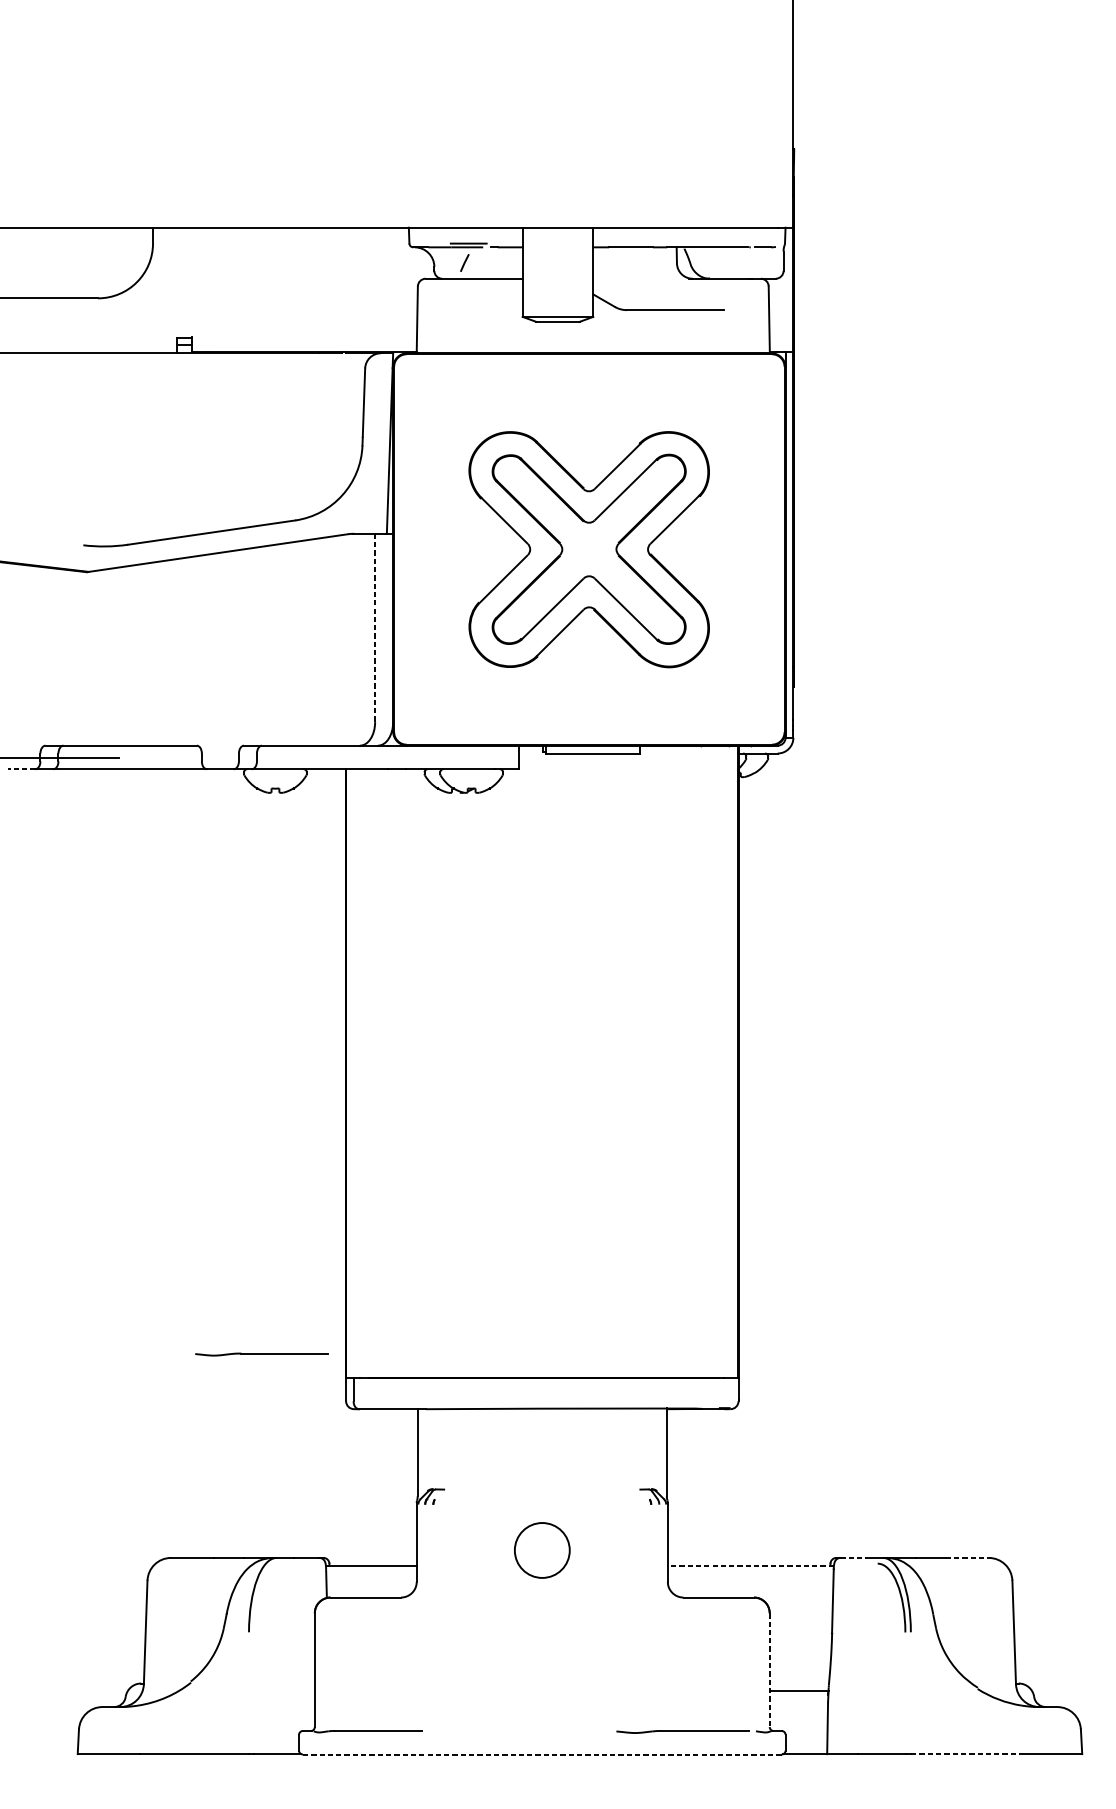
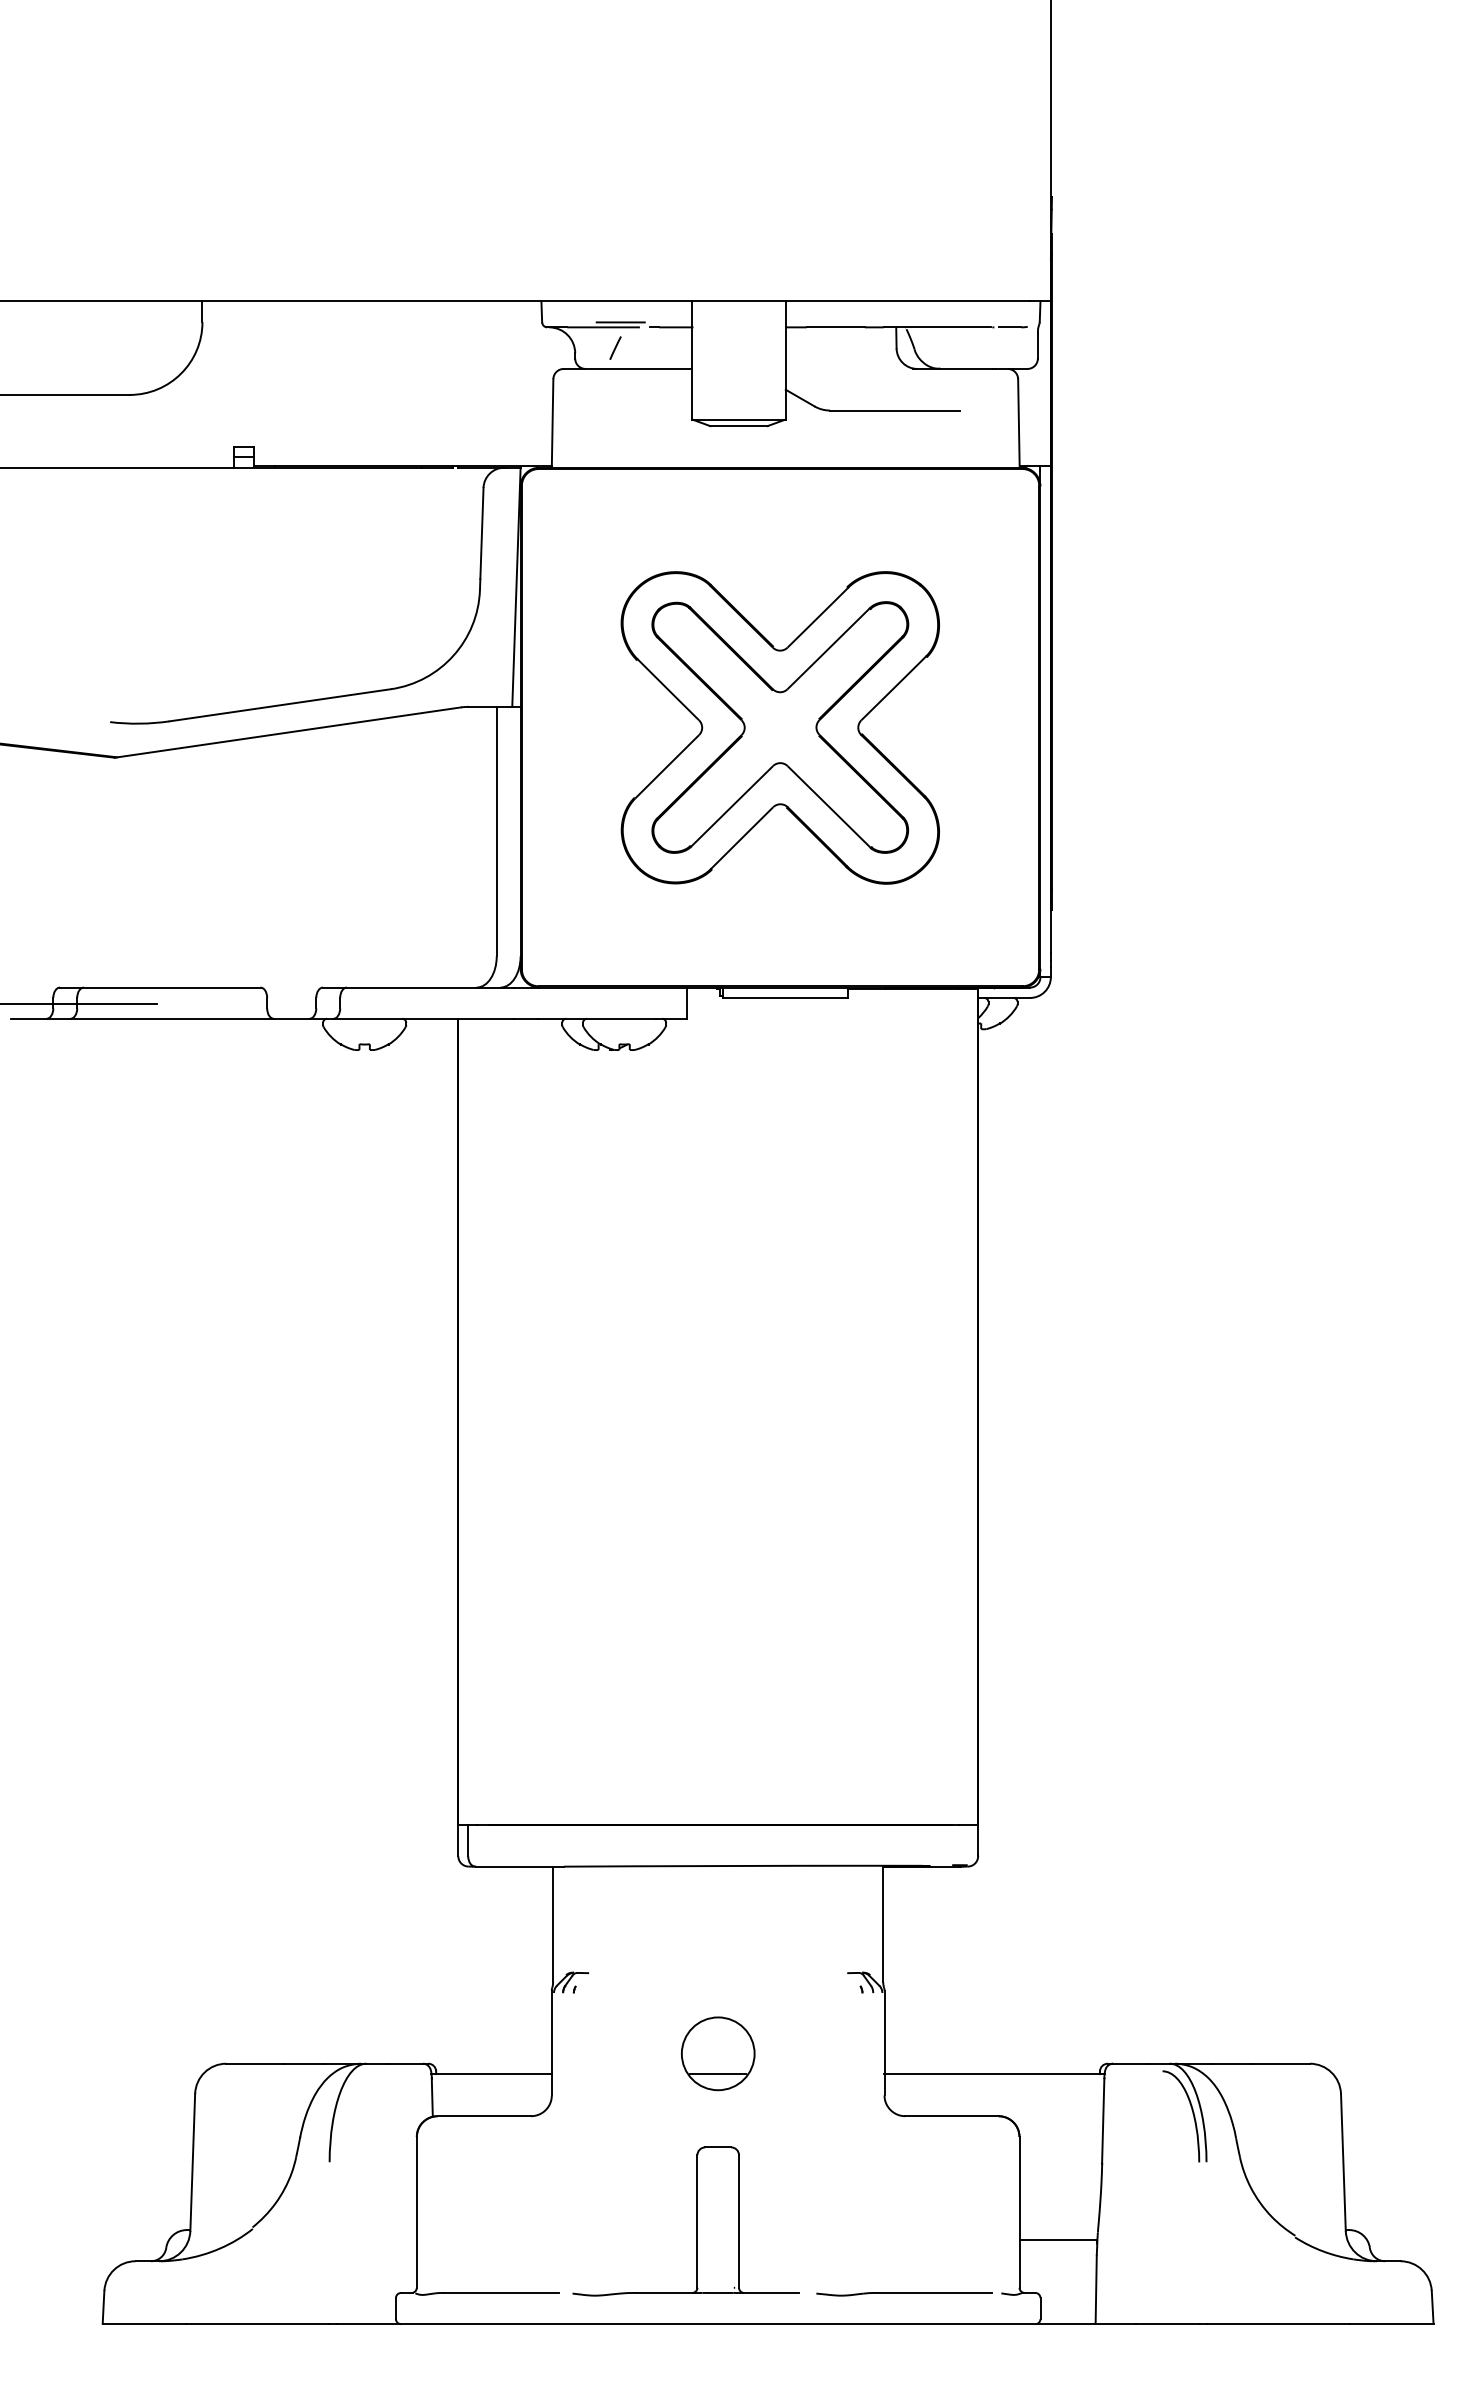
line: (374, 627) -> (496, 831), dashed -> solid
line: (21, 769) -> (28, 1018), dashed -> solid
part: (261, 1354) -> (346, 1794), removed
line: (853, 1557) -> (1130, 2063), dashed -> solid
line: (967, 1557) -> (1281, 2063), dashed -> solid
line: (542, 1566) -> (718, 2074), added
line: (750, 1566) -> (994, 2074), dashed -> solid
line: (769, 1670) -> (1019, 2212), dashed -> solid
part: (525, 1677) -> (696, 2221), added
line: (542, 1754) -> (718, 2324), dashed -> solid
line: (965, 1754) -> (1278, 2323), dashed -> solid

